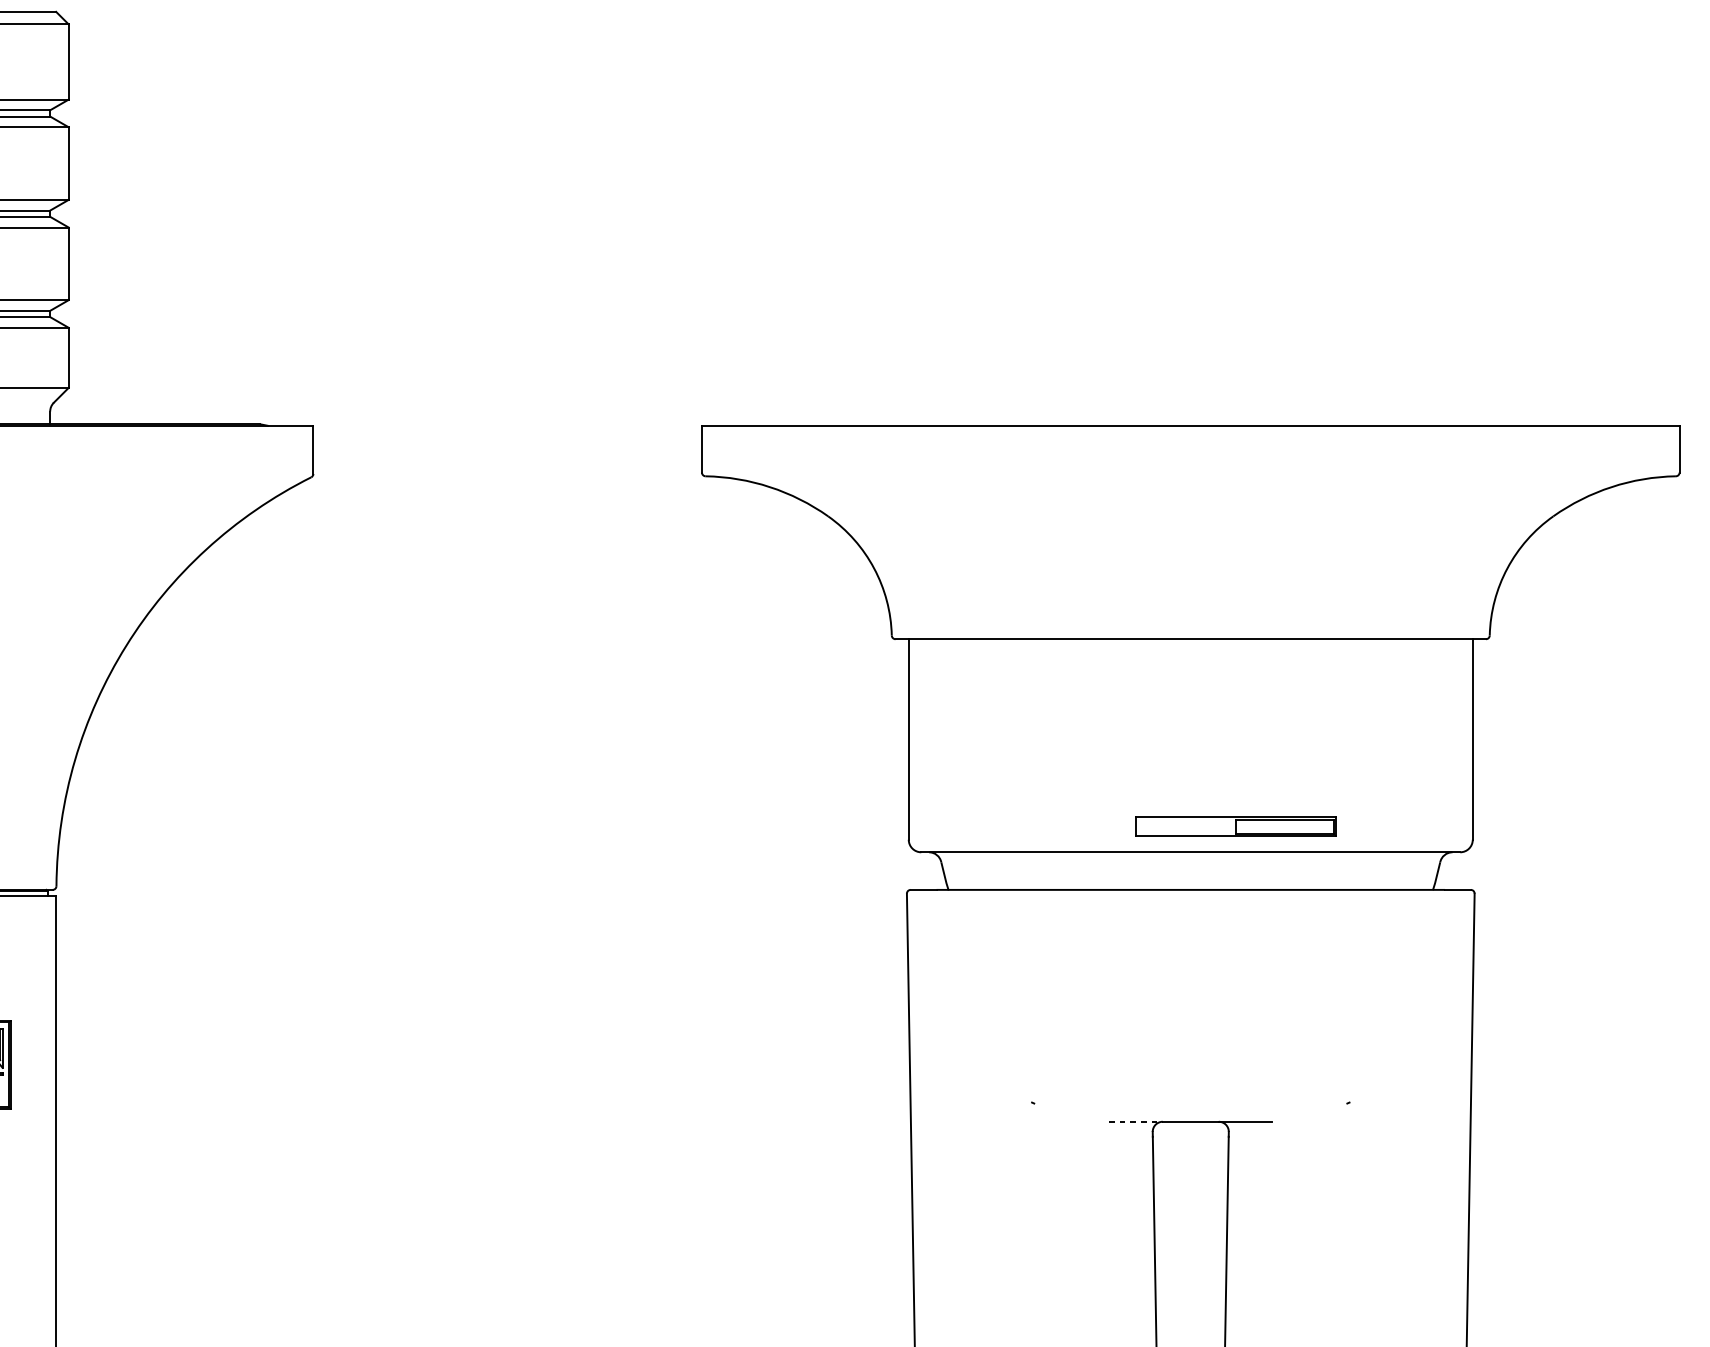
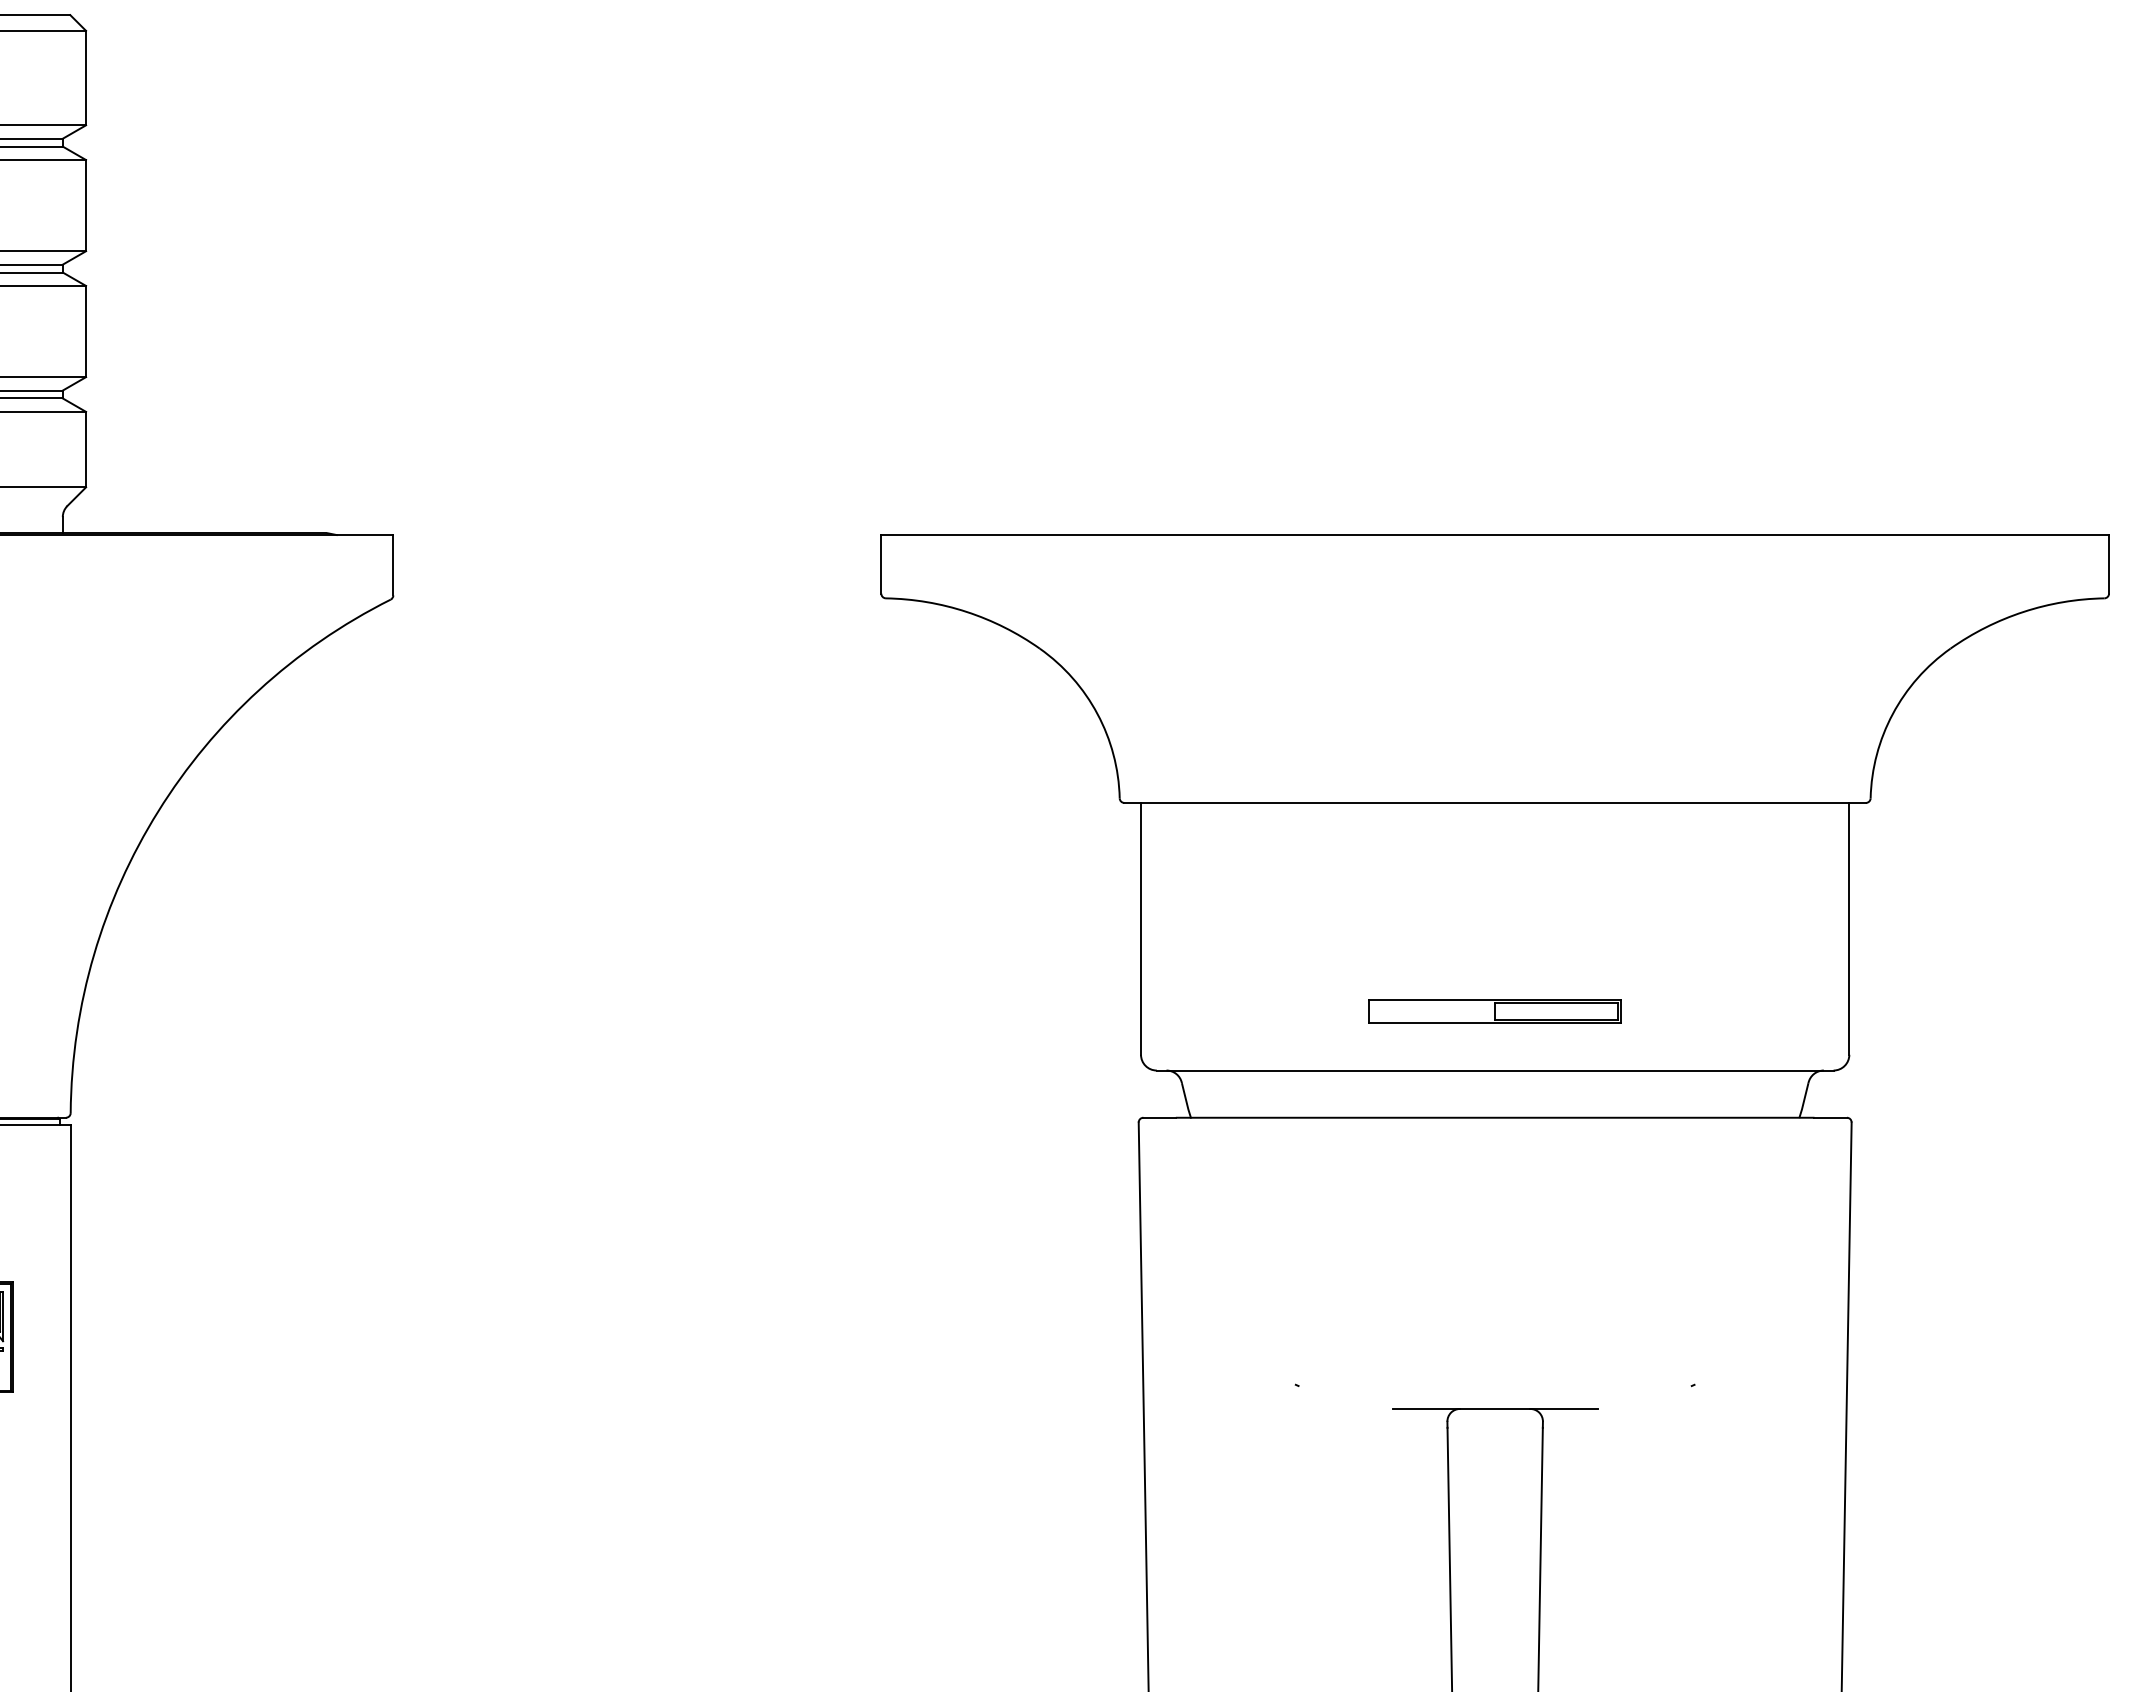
part: (1235, 826) -> (1494, 1011), moved
line: (1136, 1121) -> (1426, 1408), dashed -> solid

